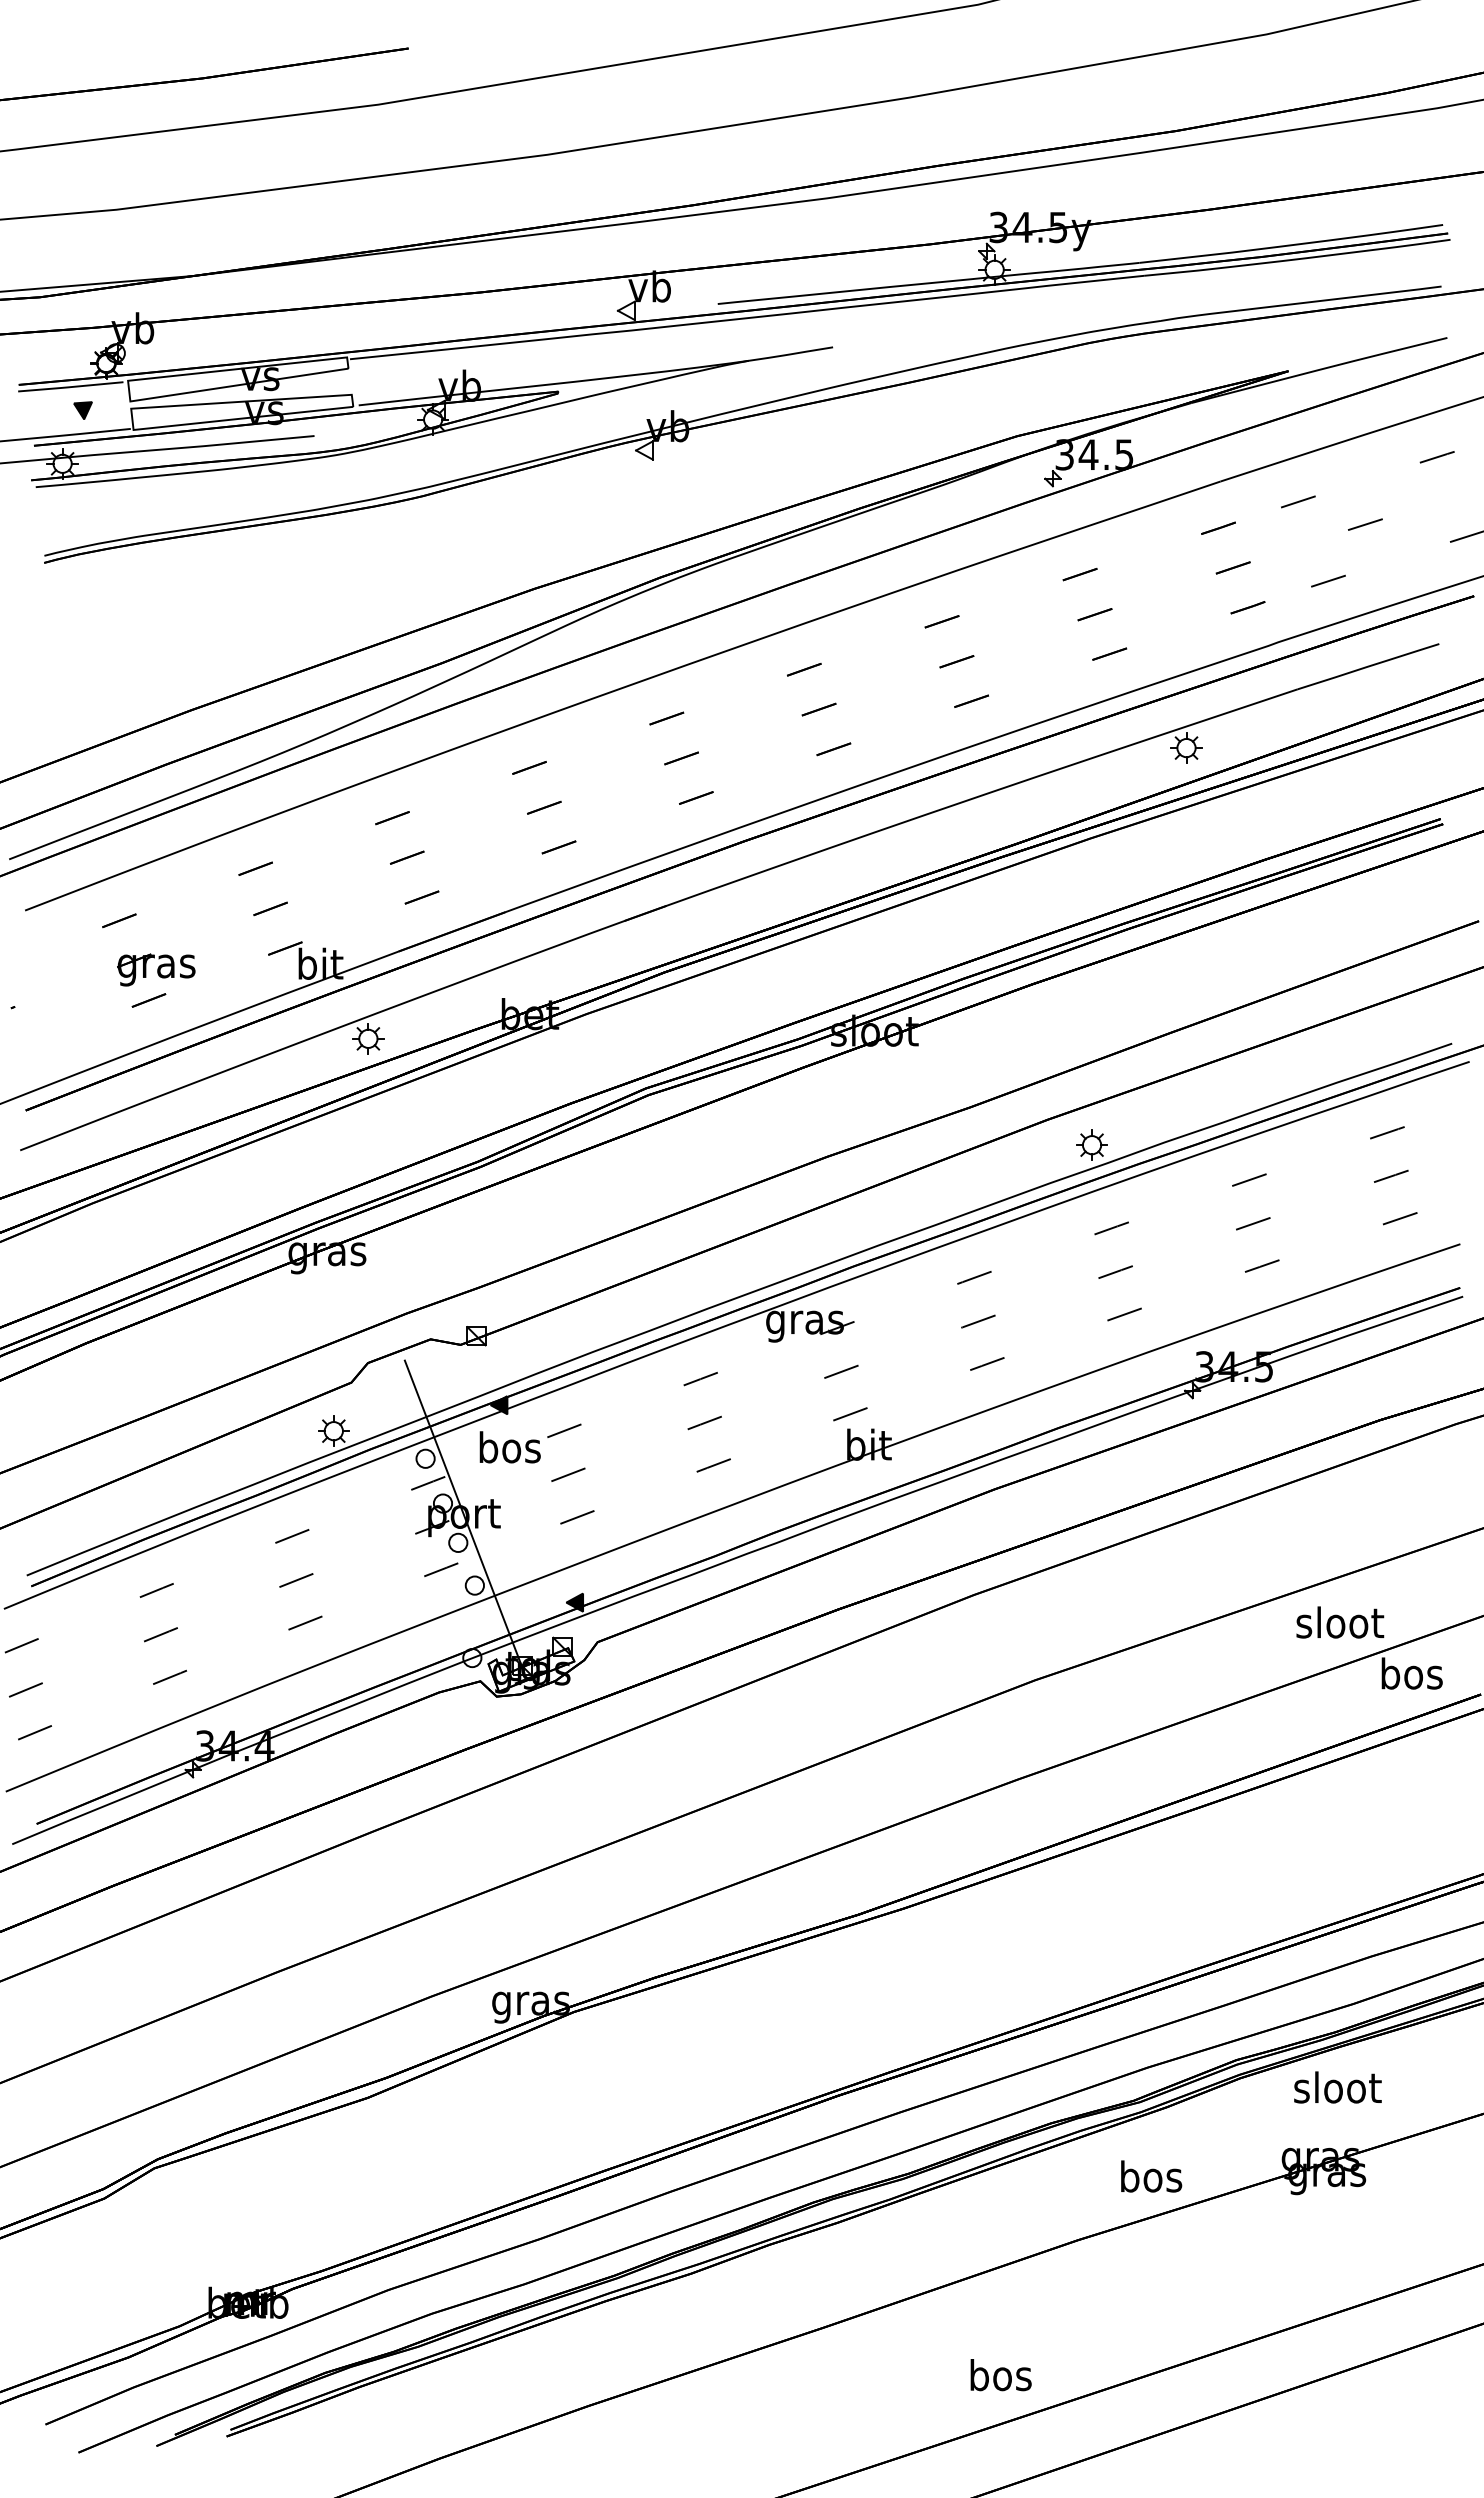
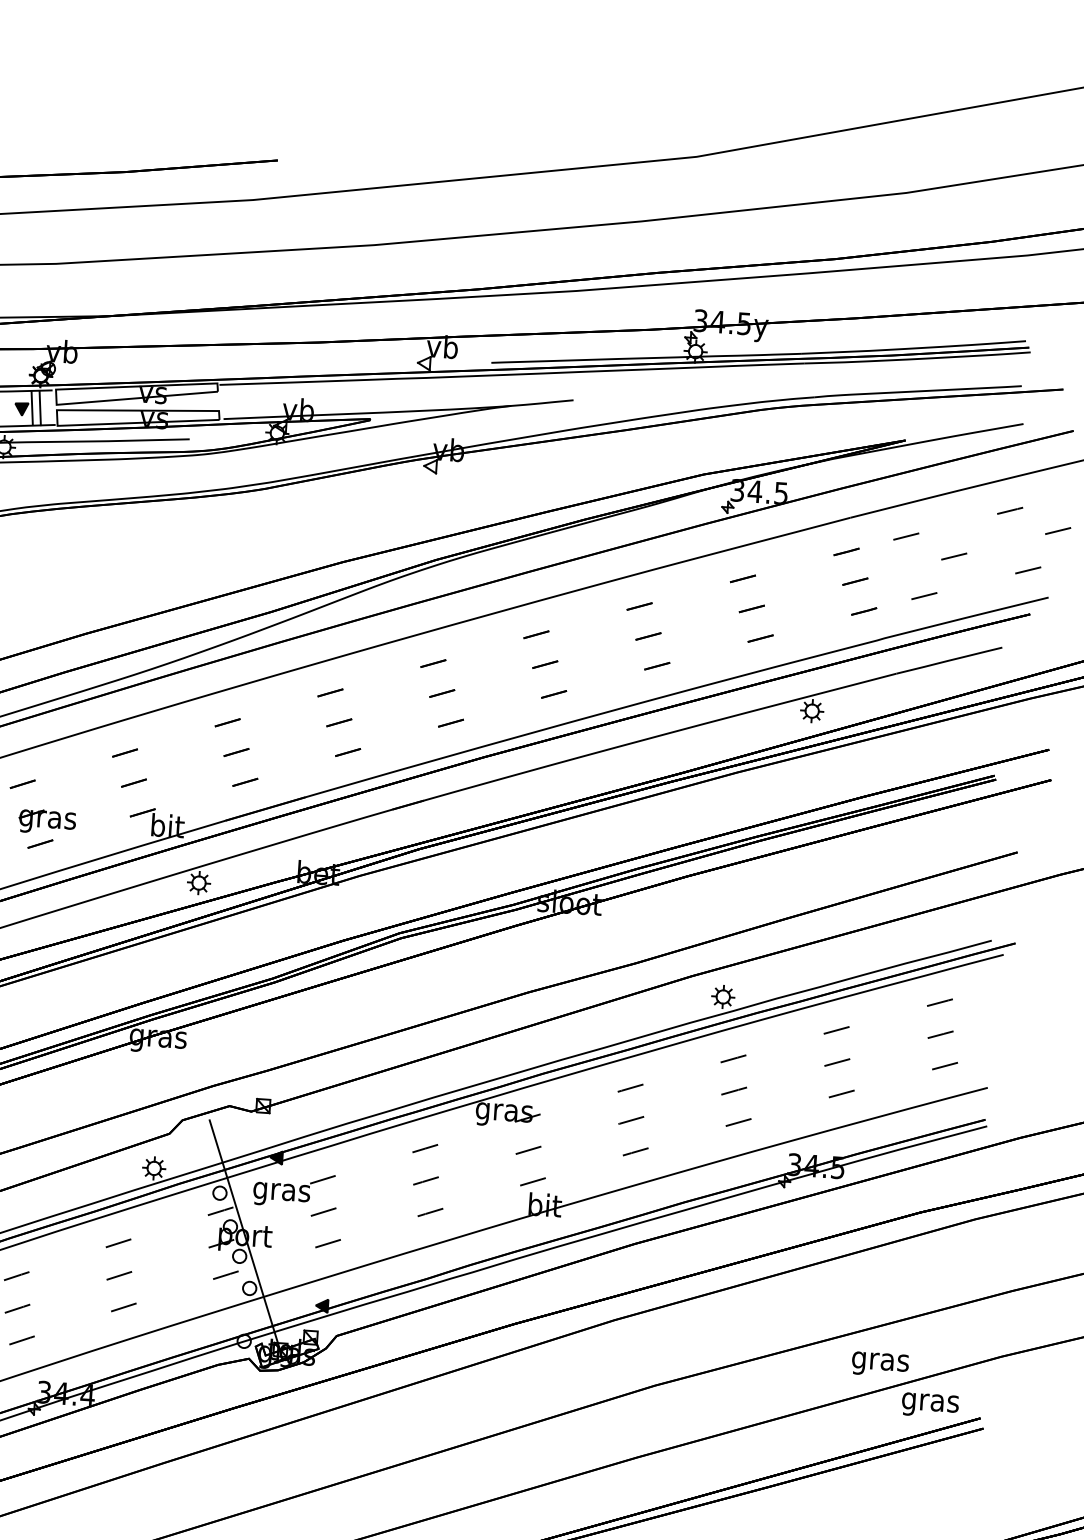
line: (96, 407) -> (31, 407), added
line: (107, 407) -> (39, 408), added
text: (509, 1451) -> (281, 1192), bos -> gras
text: (1340, 1626) -> (881, 1361), sloot -> gras
text: (1411, 1677) -> (930, 1402), bos -> gras

